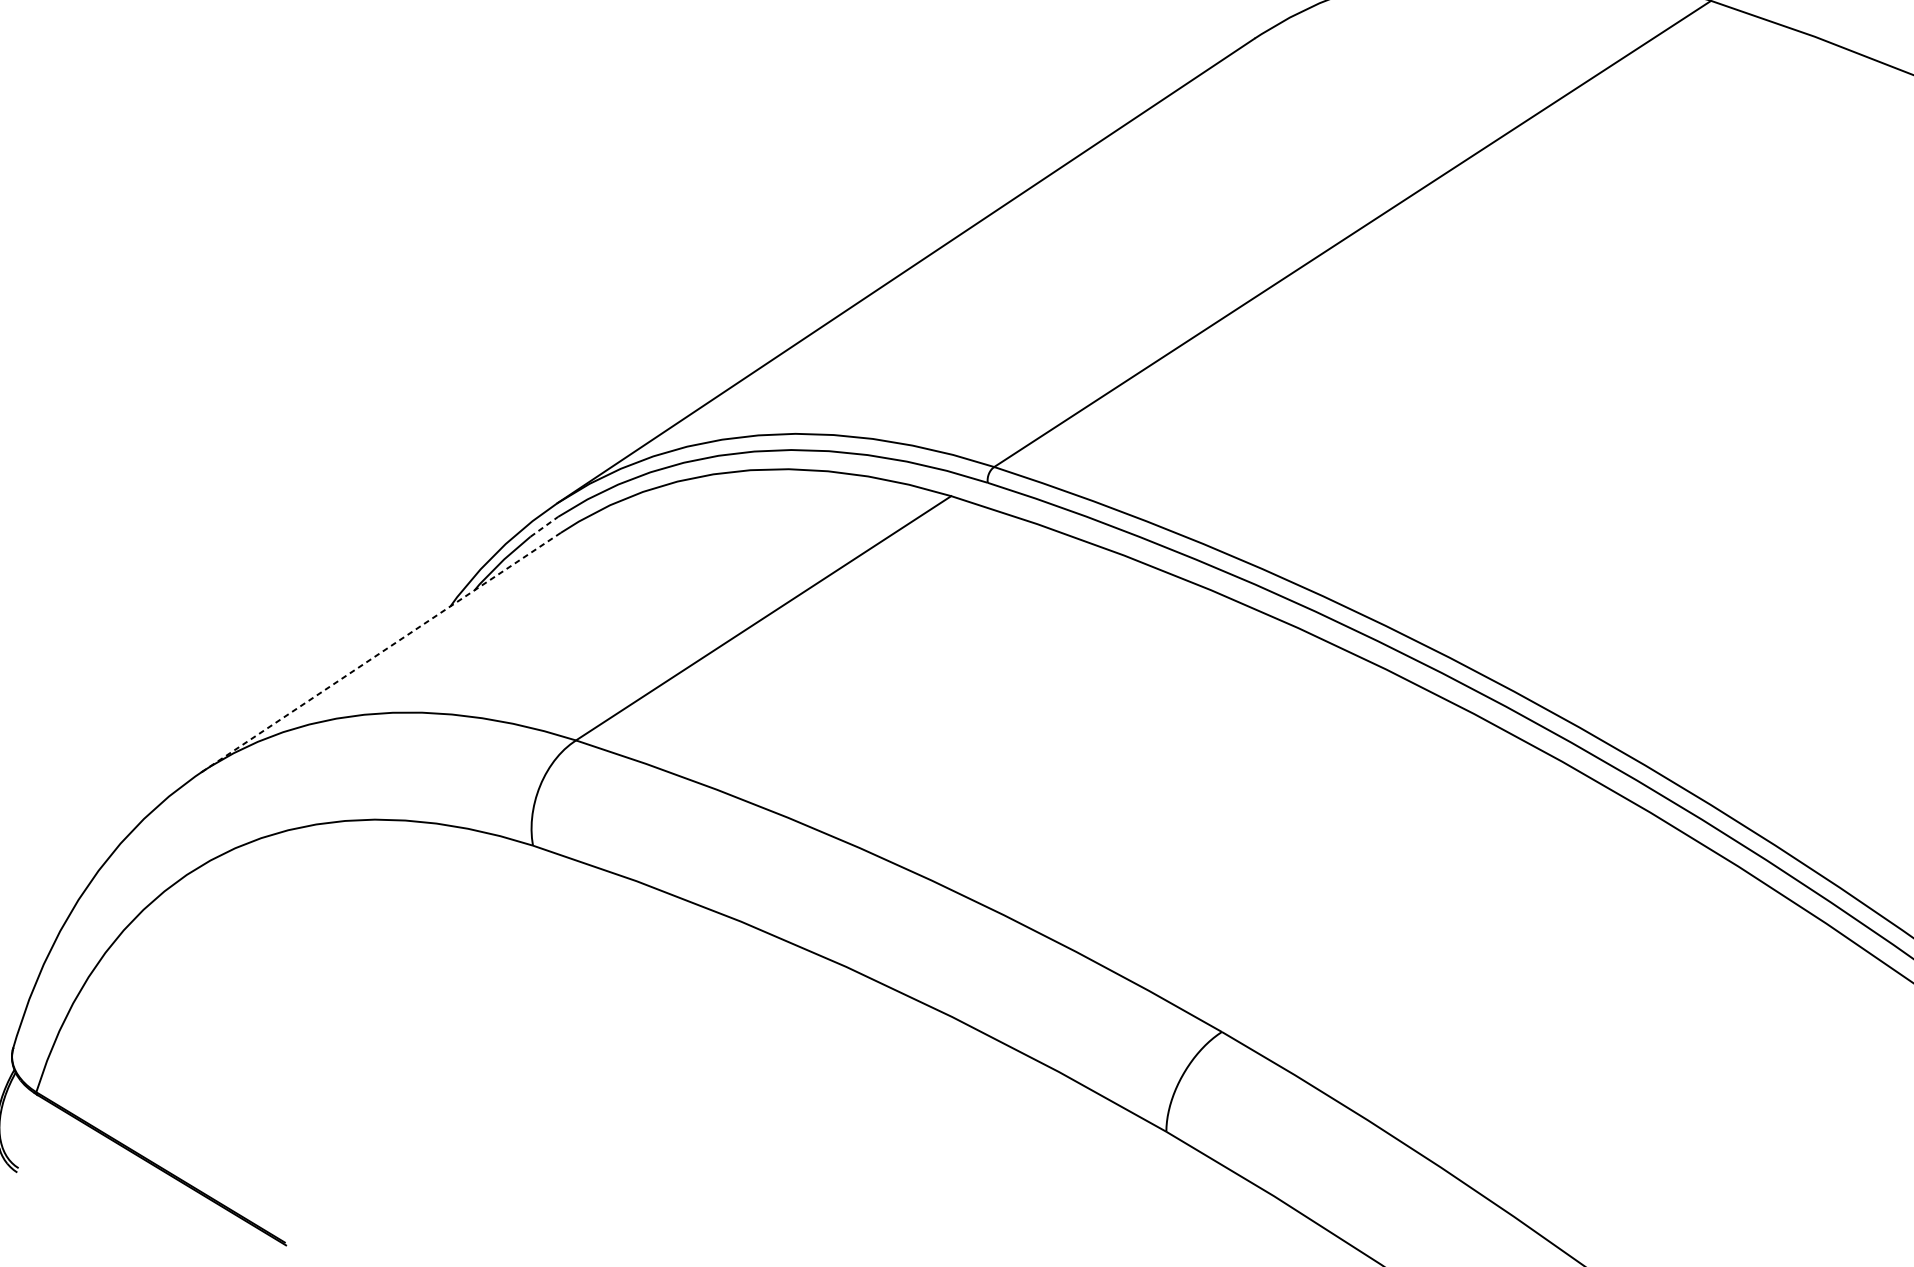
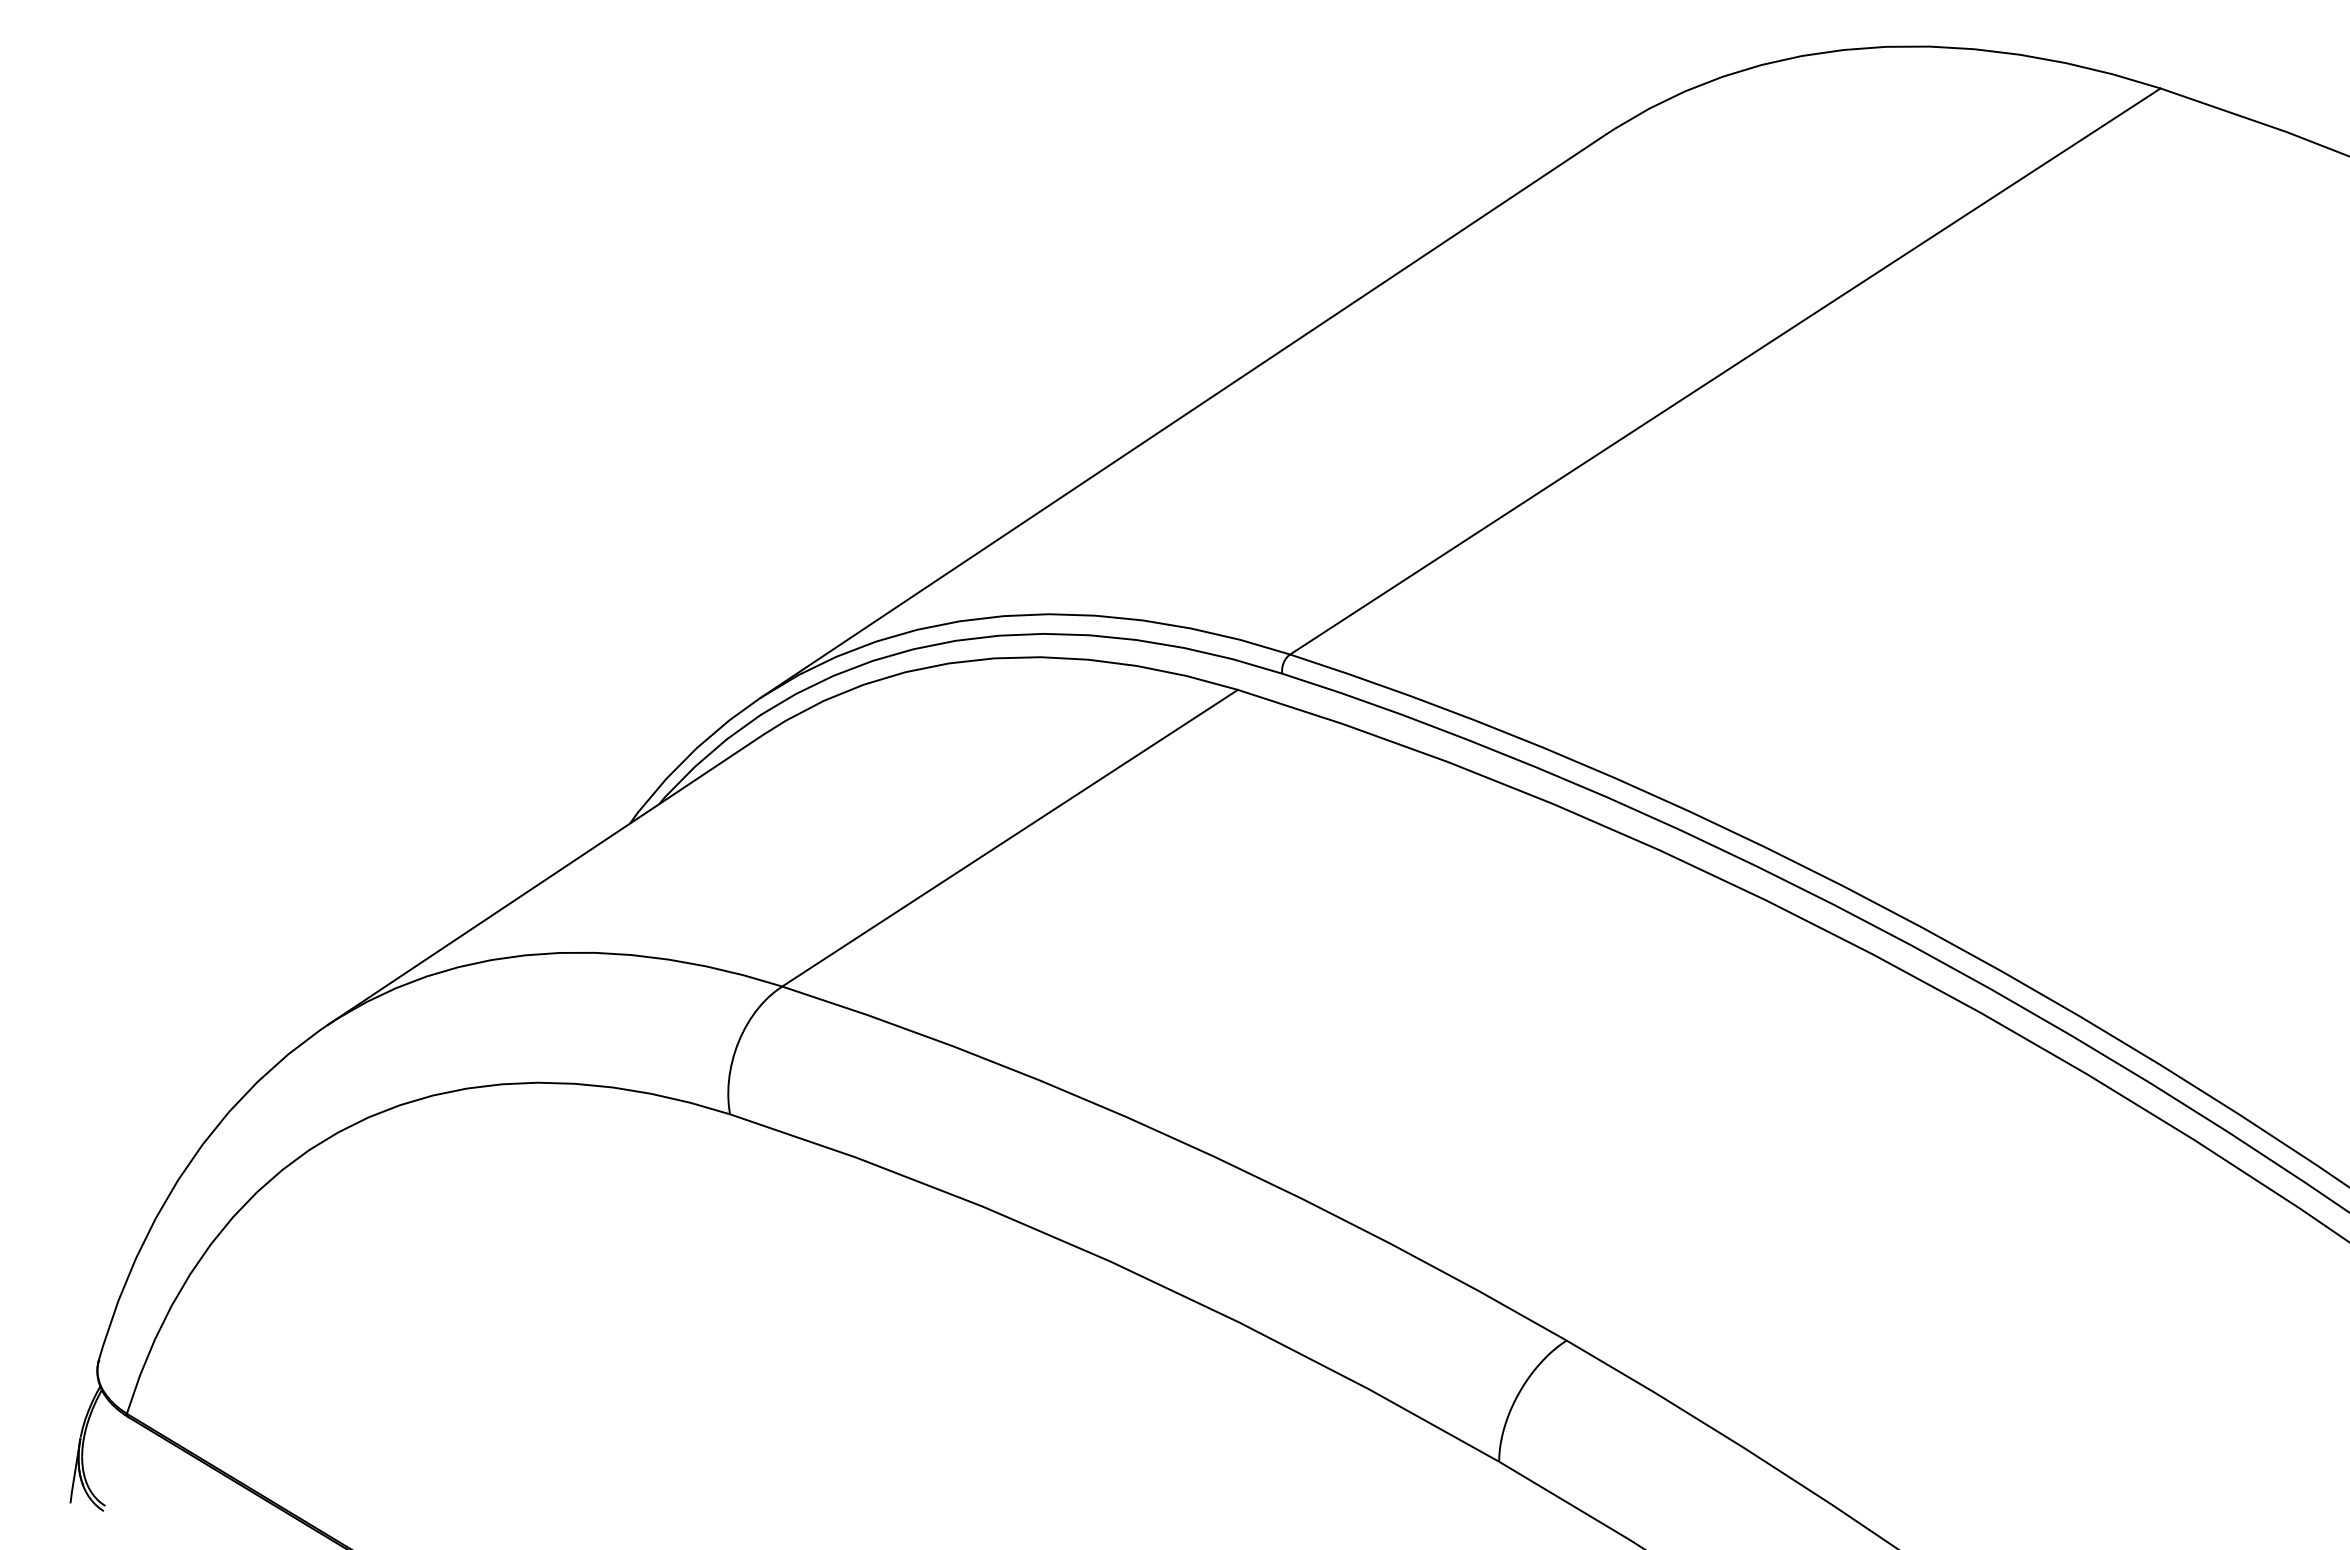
line: (544, 527) -> (743, 727), dashed -> solid
line: (381, 652) -> (545, 879), dashed -> solid

